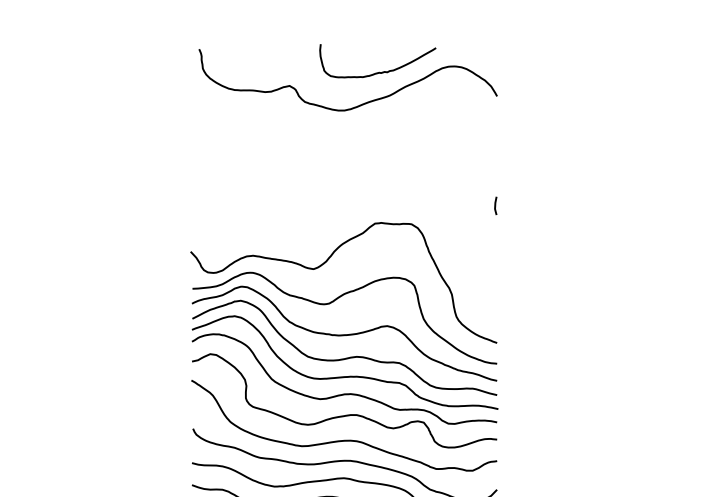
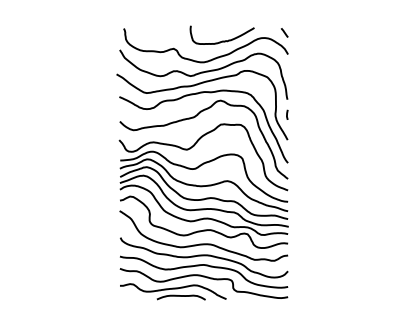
curve: (490, 56) -> (284, 32), added
part: (341, 205) -> (202, 114), added

